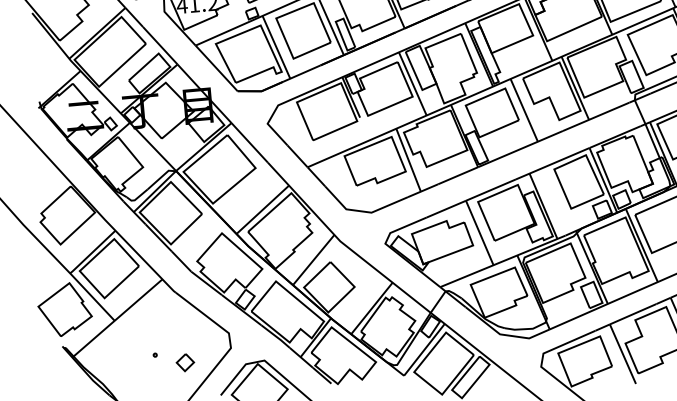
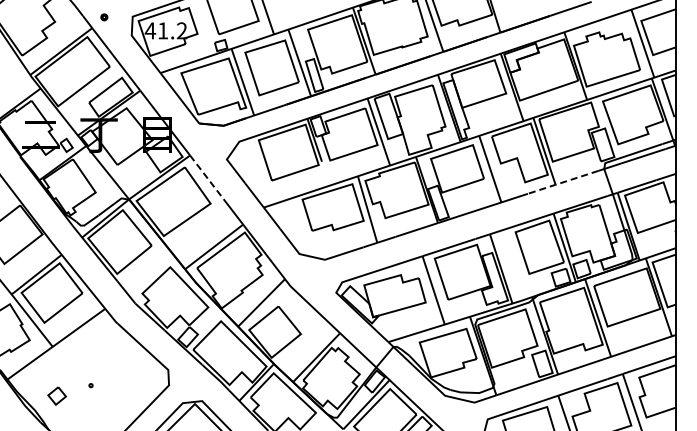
line: (595, 117) -> (562, 182), solid -> dashed
line: (249, 143) -> (206, 177), solid -> dashed
part: (185, 362) -> (57, 395), moved

